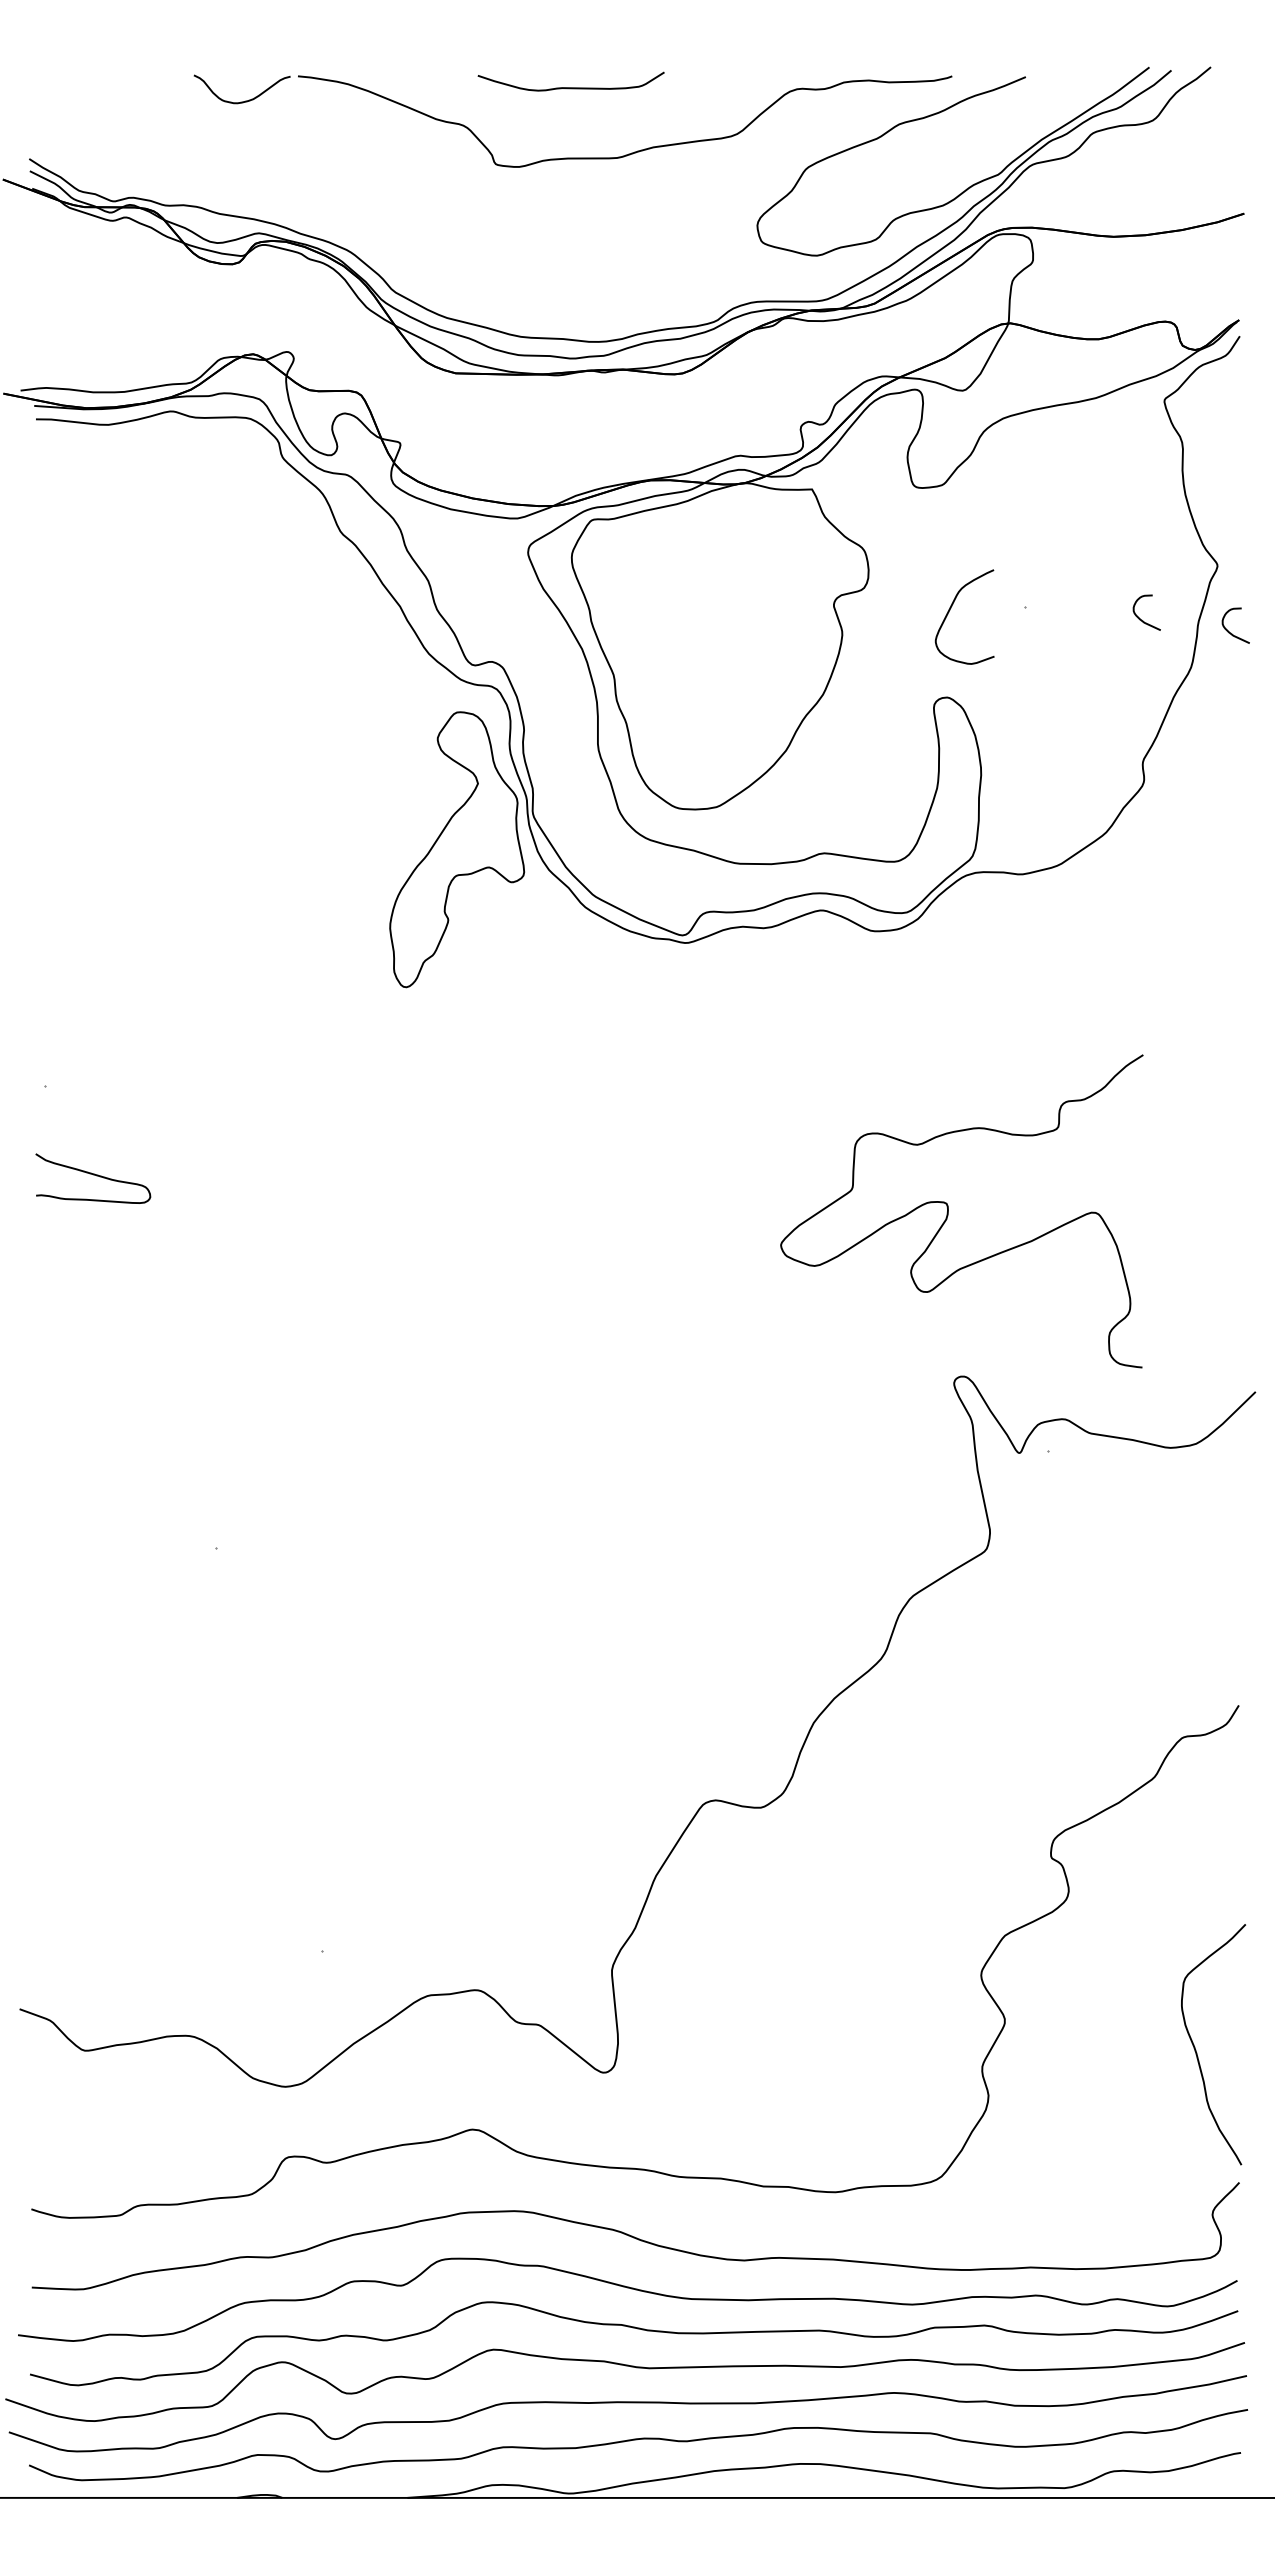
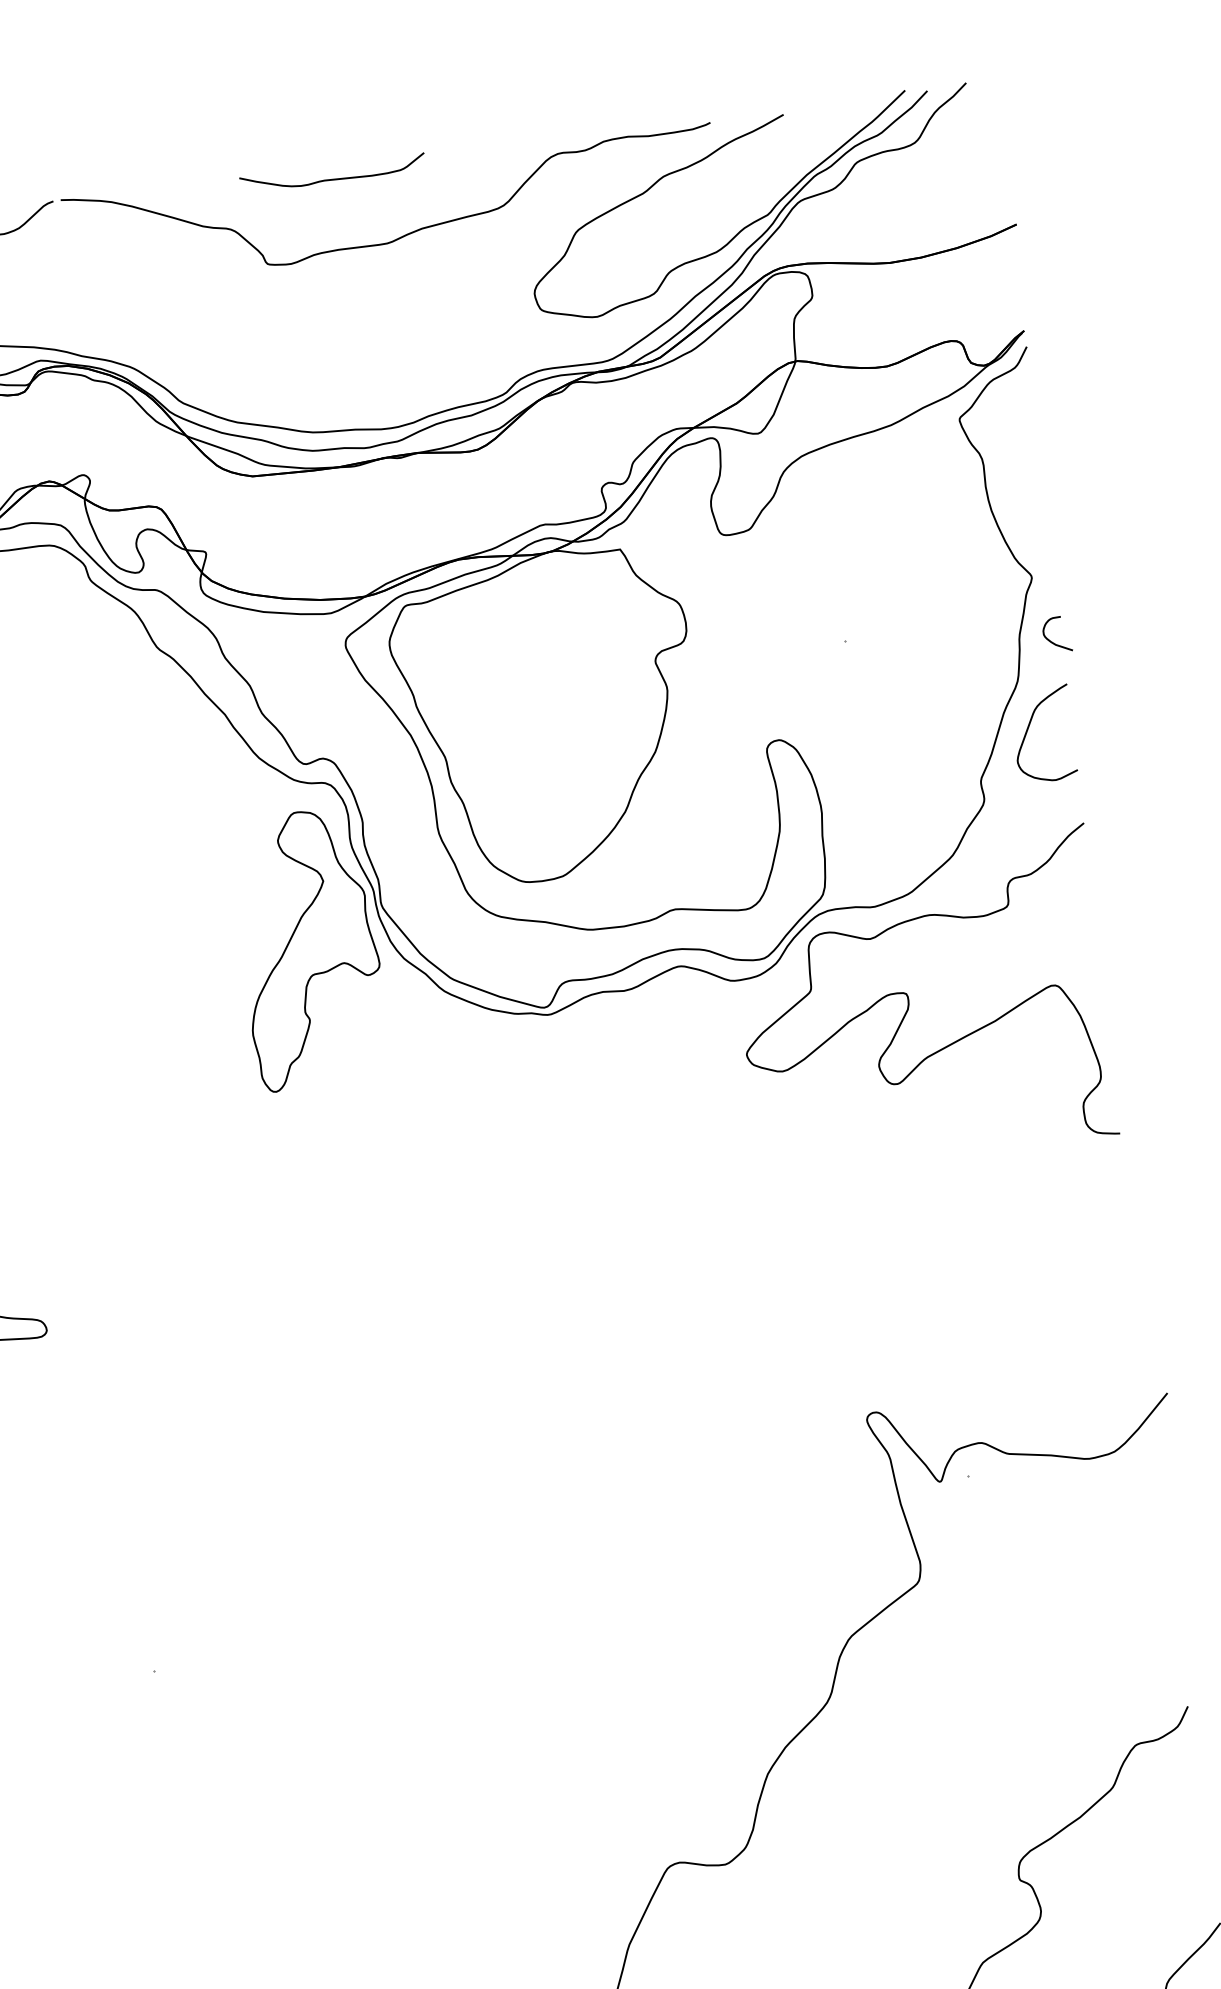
curve: (950, 610) -> (1028, 729), moved
curve: (1140, 618) -> (961, 638), removed
curve: (948, 1211) -> (909, 1001), moved

